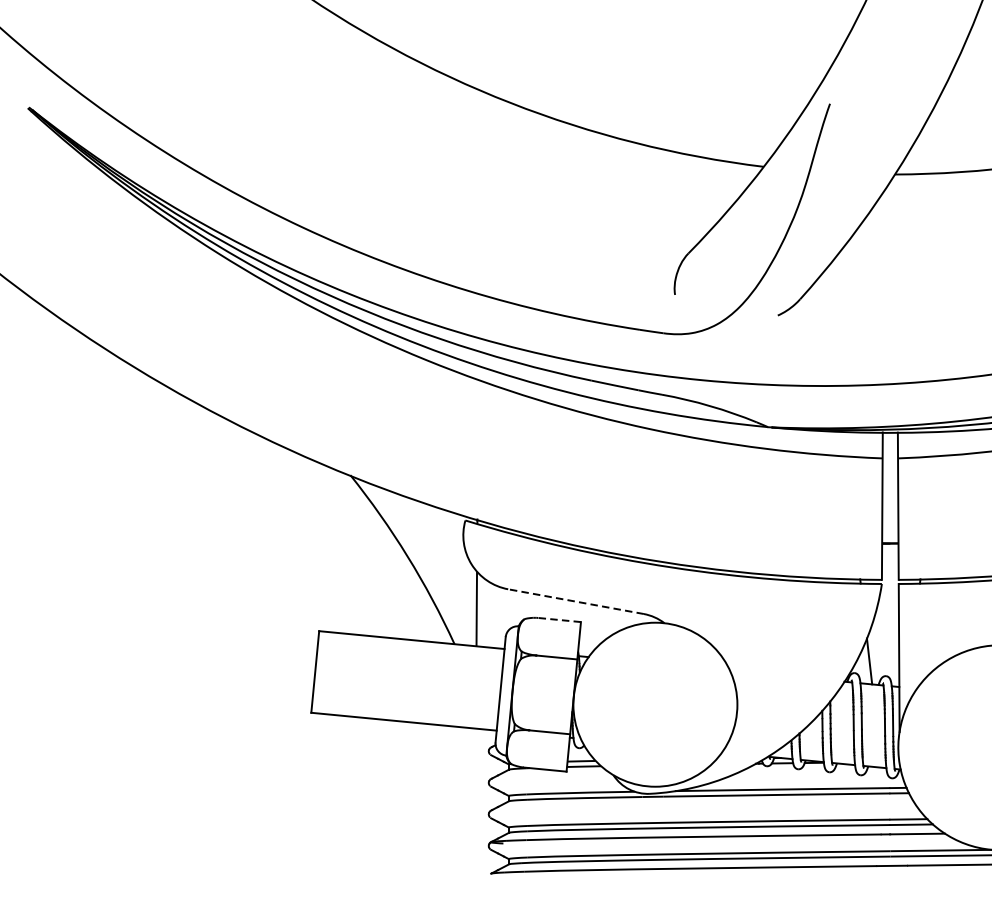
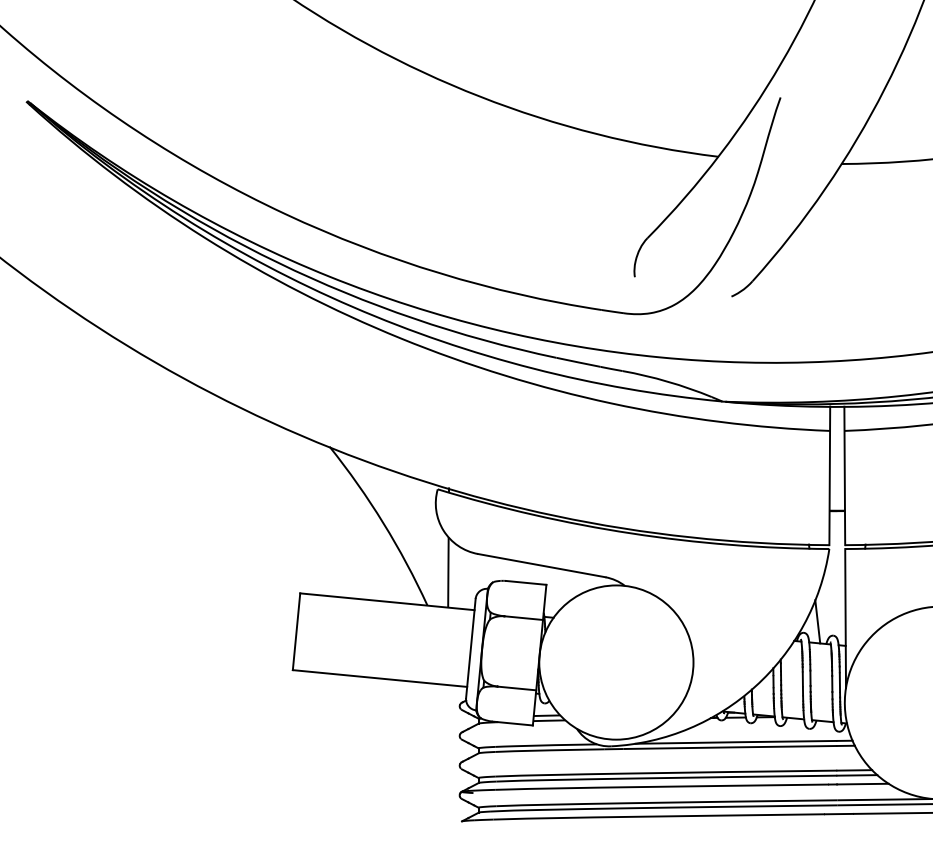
line: (575, 601) -> (541, 565), dashed -> solid
line: (558, 619) -> (525, 582), dashed -> solid

